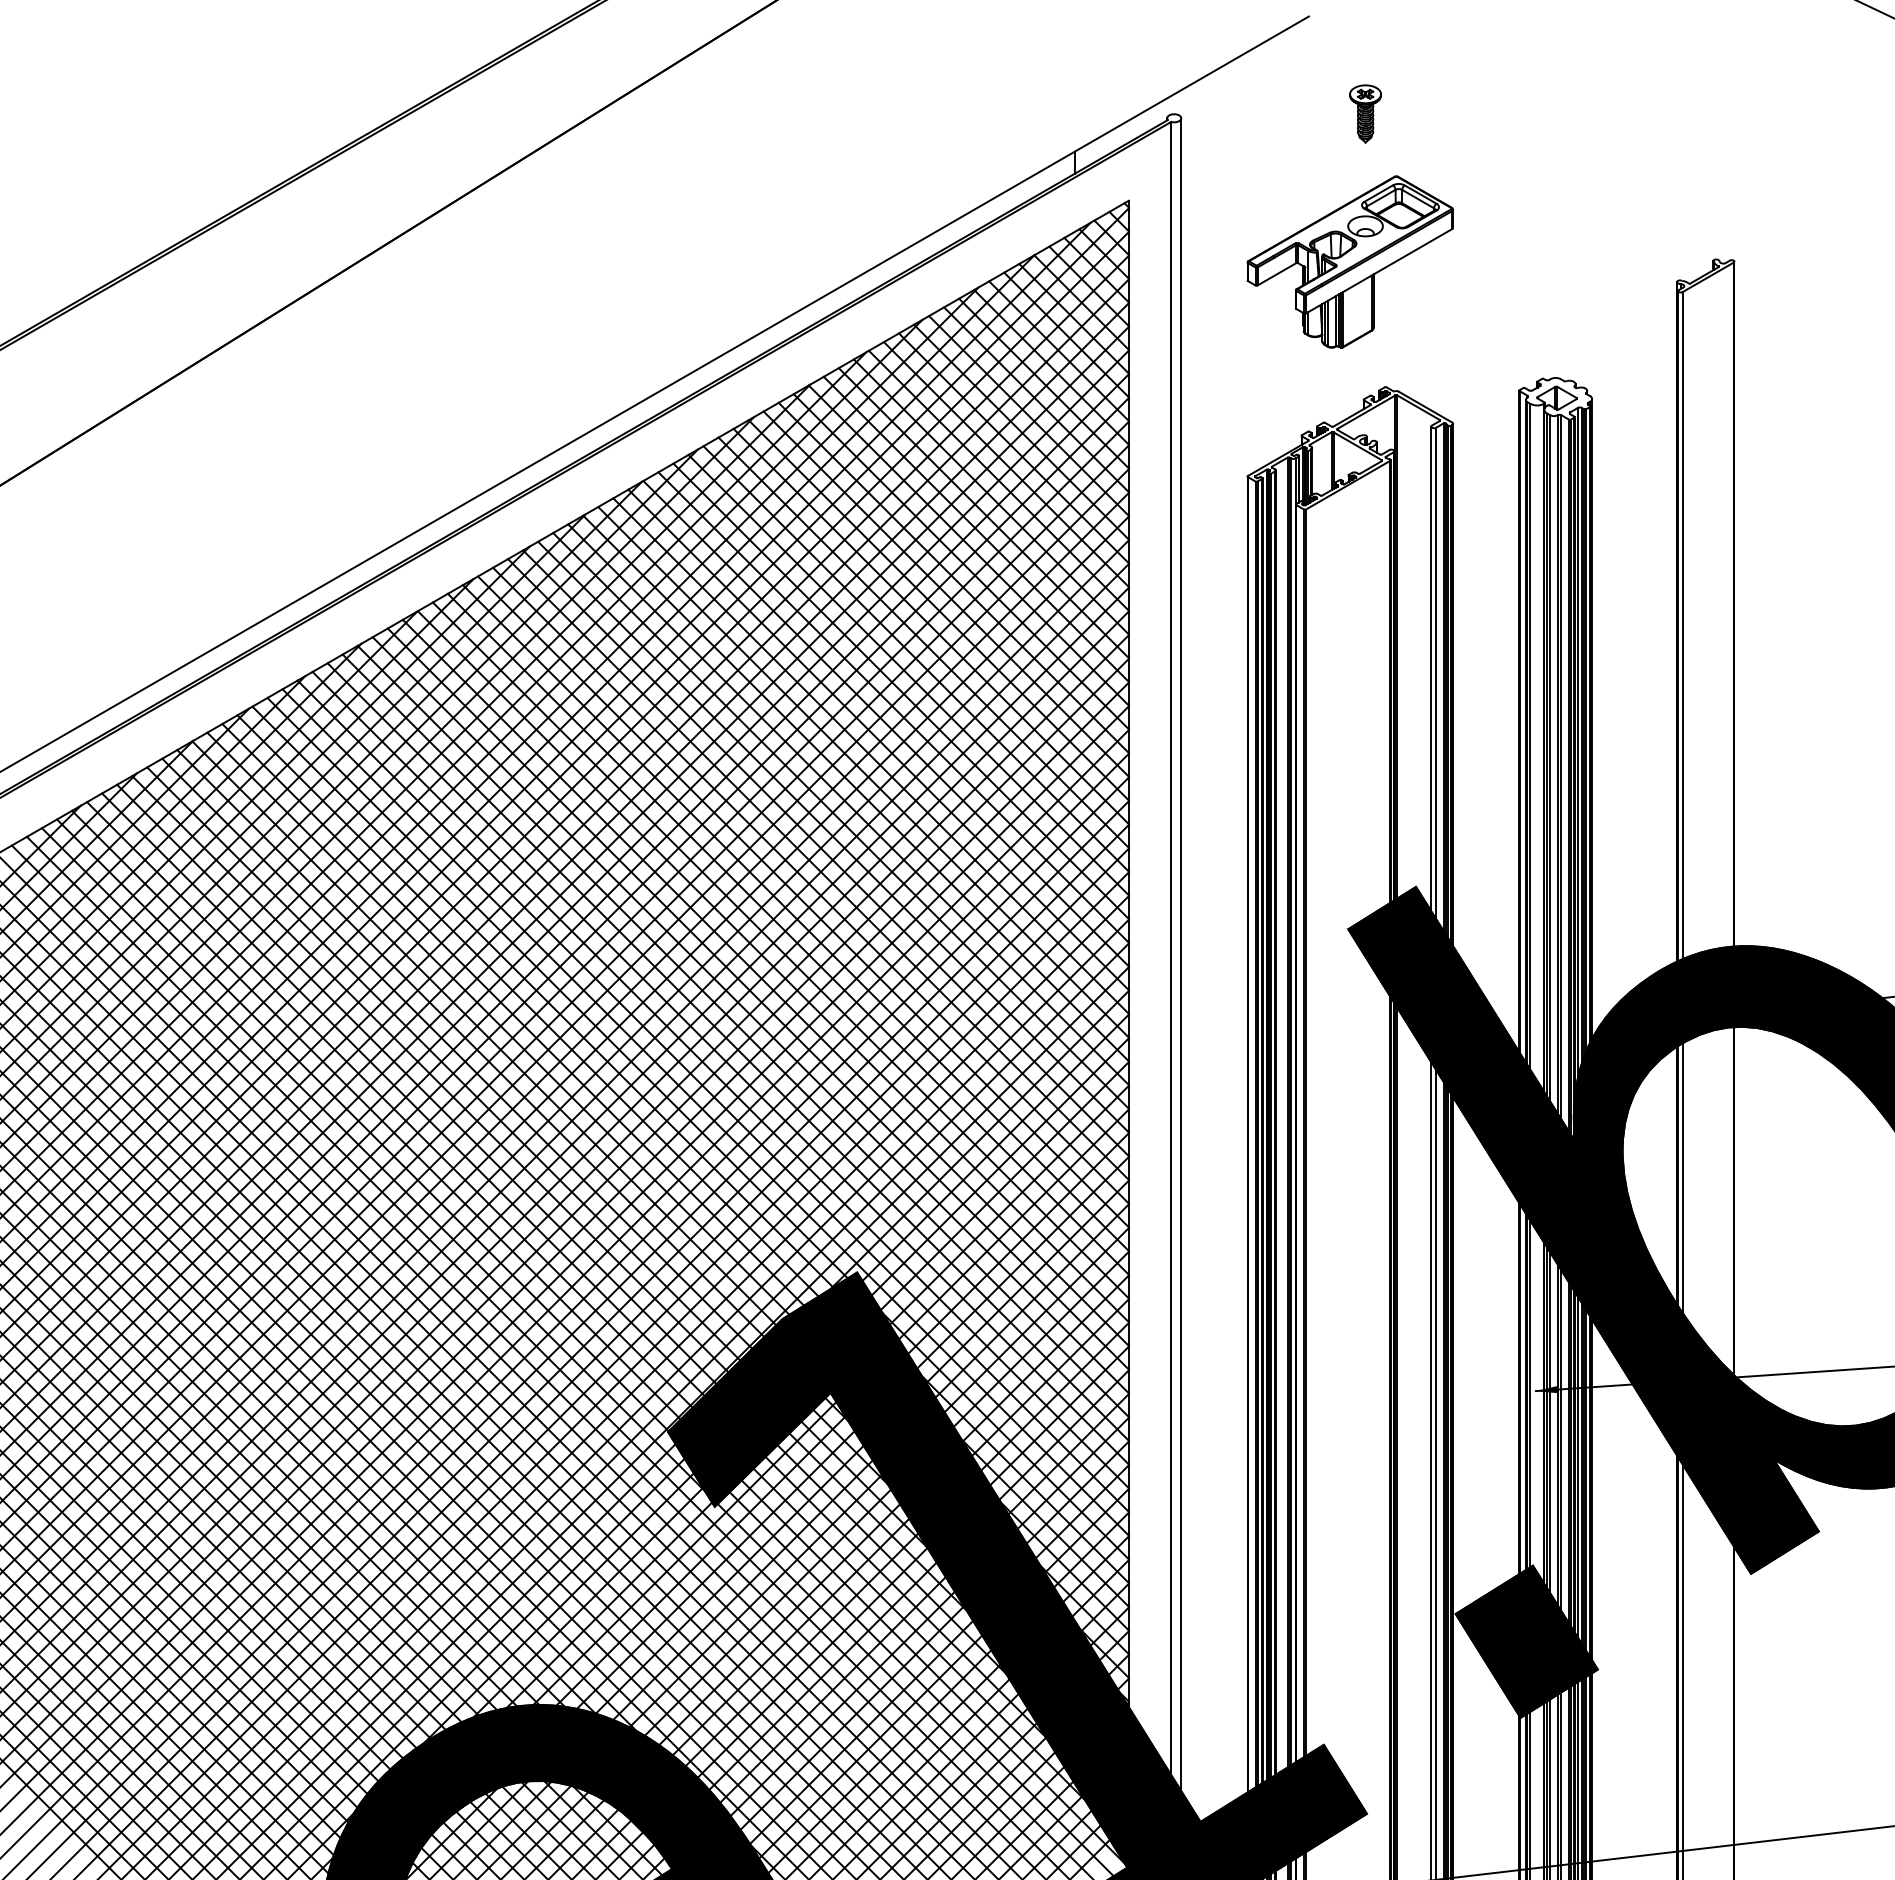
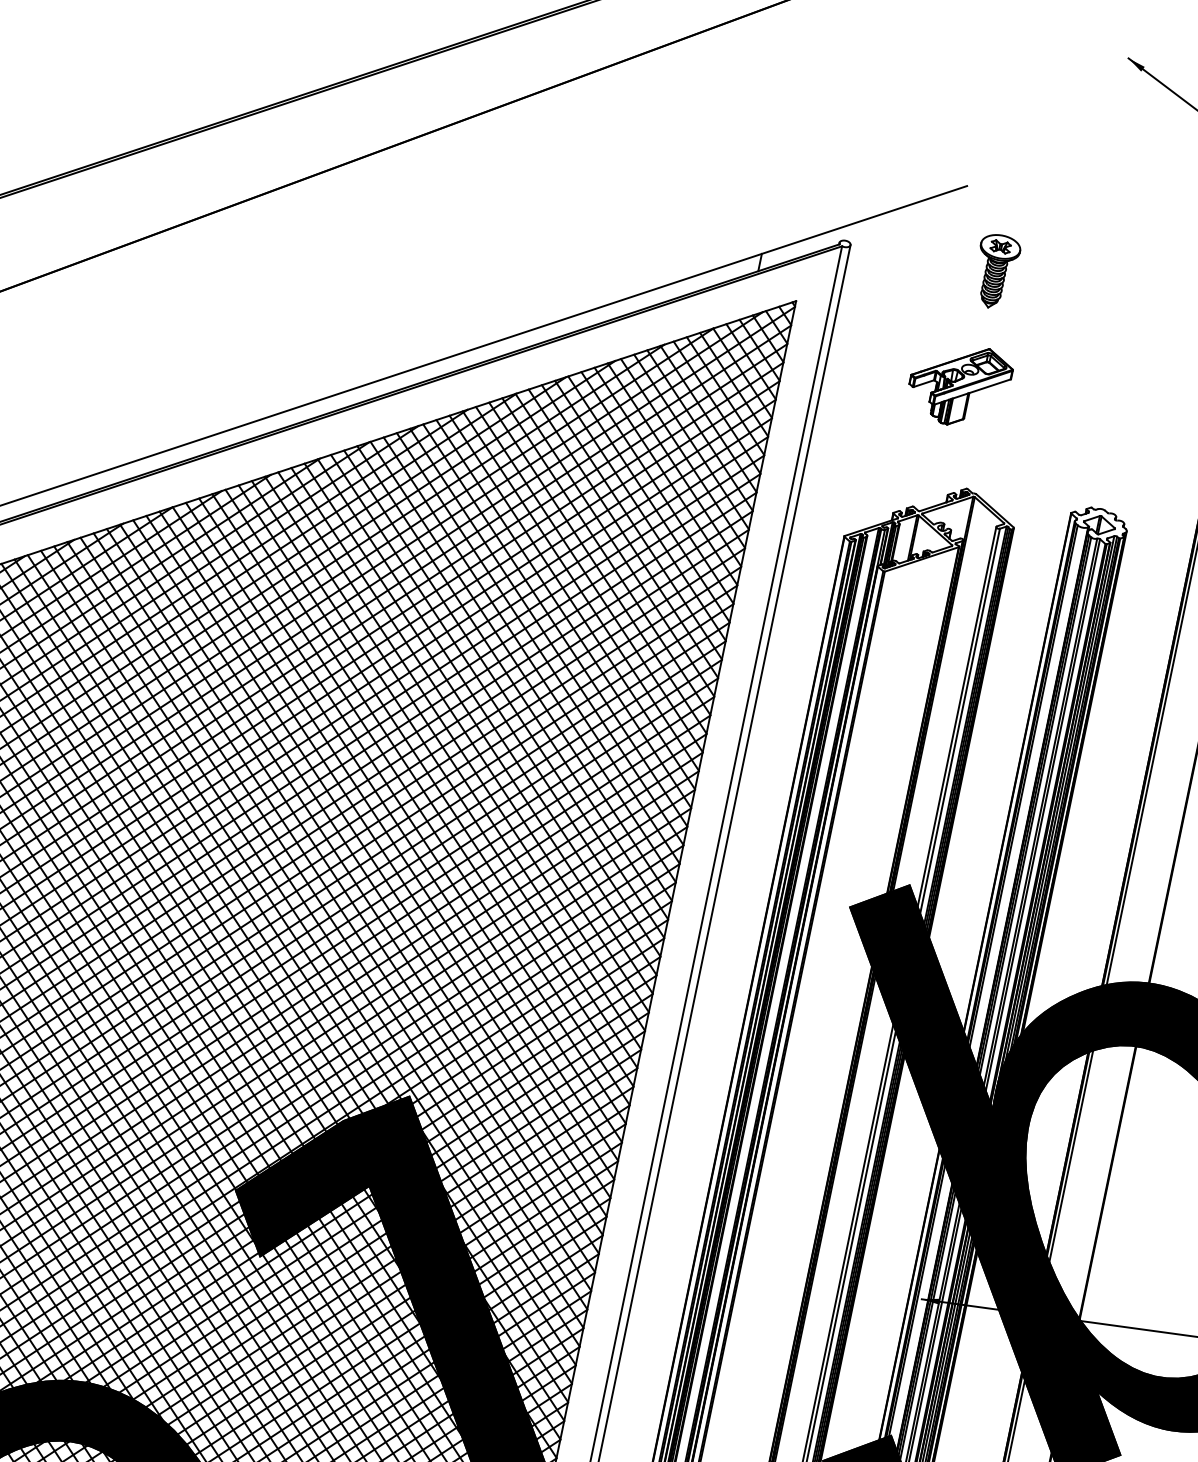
part: (1365, 113) -> (995, 271), size x1.6
part: (1349, 261) -> (959, 384), size x0.6

